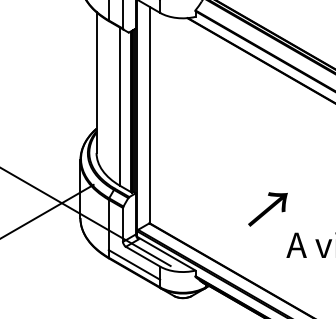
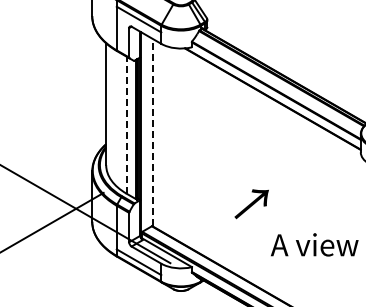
line: (119, 107) -> (126, 125), solid -> dashed
line: (149, 115) -> (152, 132), solid -> dashed
text: (267, 209) -> (251, 204), moved

